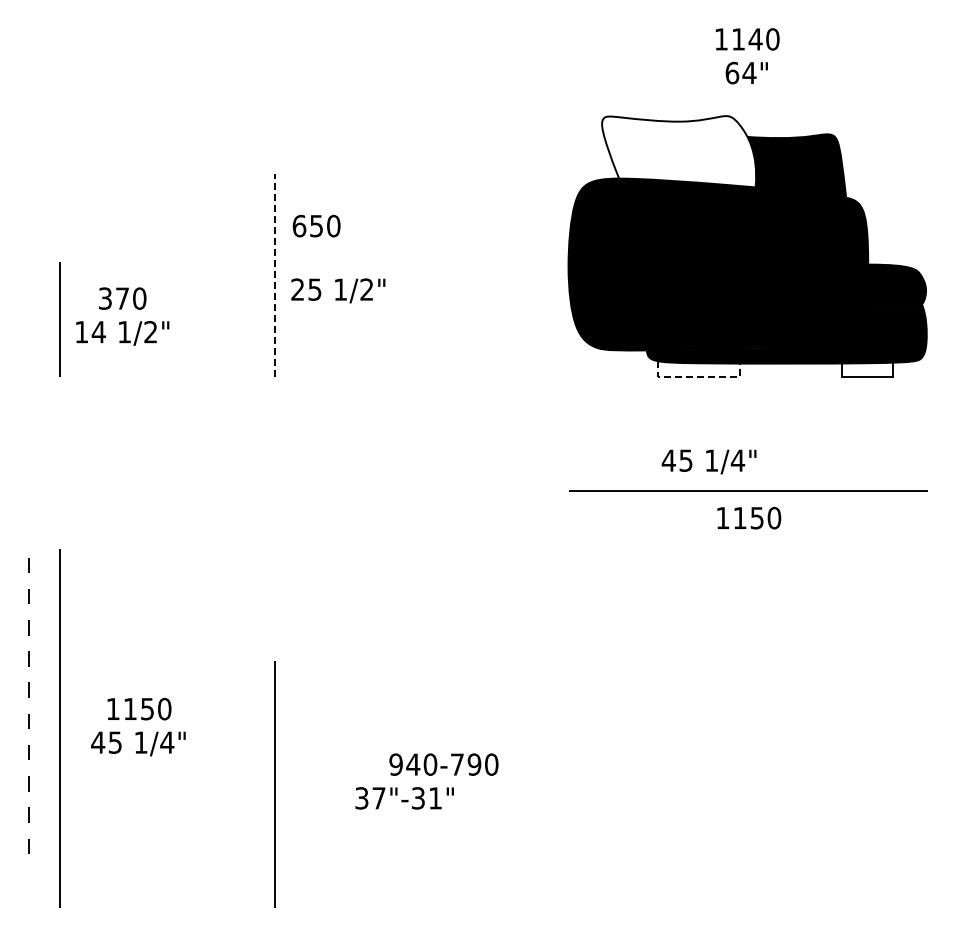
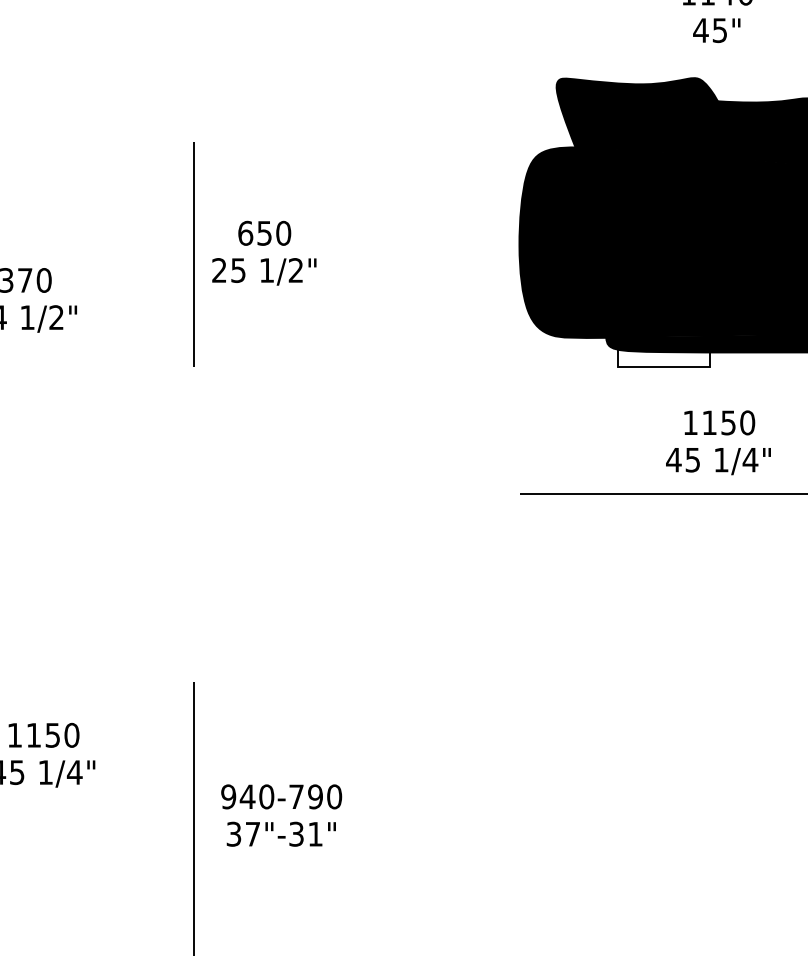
text: (740, 72) -> (710, 29), 64" -> 45"
fill: (679, 151) -> (642, 117), added
text: (316, 225) -> (264, 232), moved
line: (275, 275) -> (194, 254), dashed -> solid
line: (698, 377) -> (663, 367), dashed -> solid
text: (708, 461) -> (717, 460), moved
text: (749, 517) -> (720, 422), moved
text: (443, 764) -> (281, 796), moved
text: (404, 798) -> (281, 834), moved

